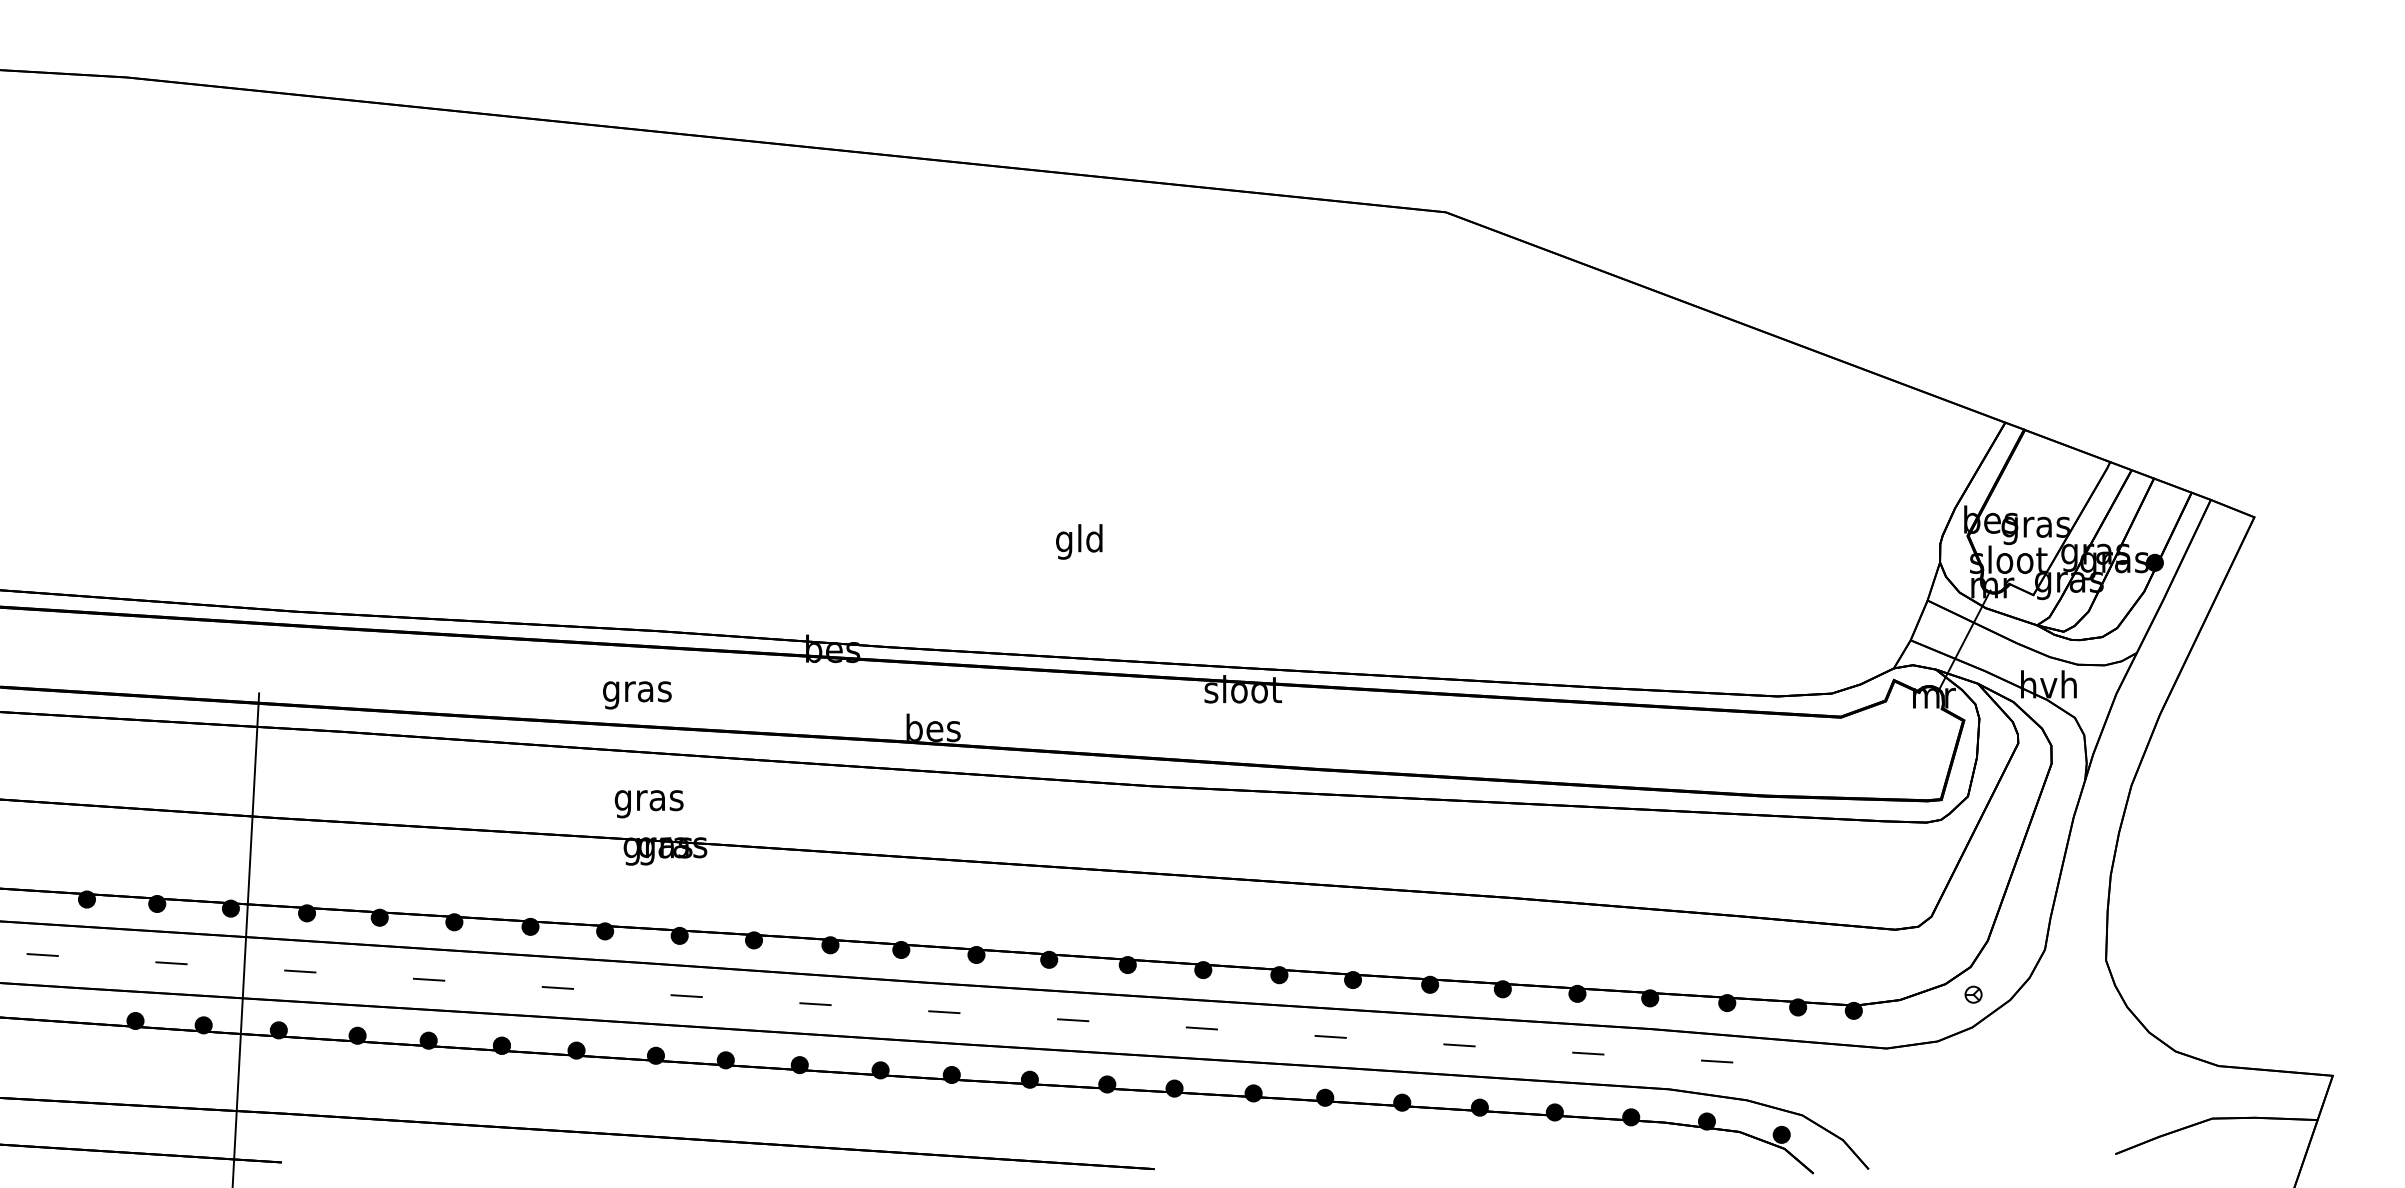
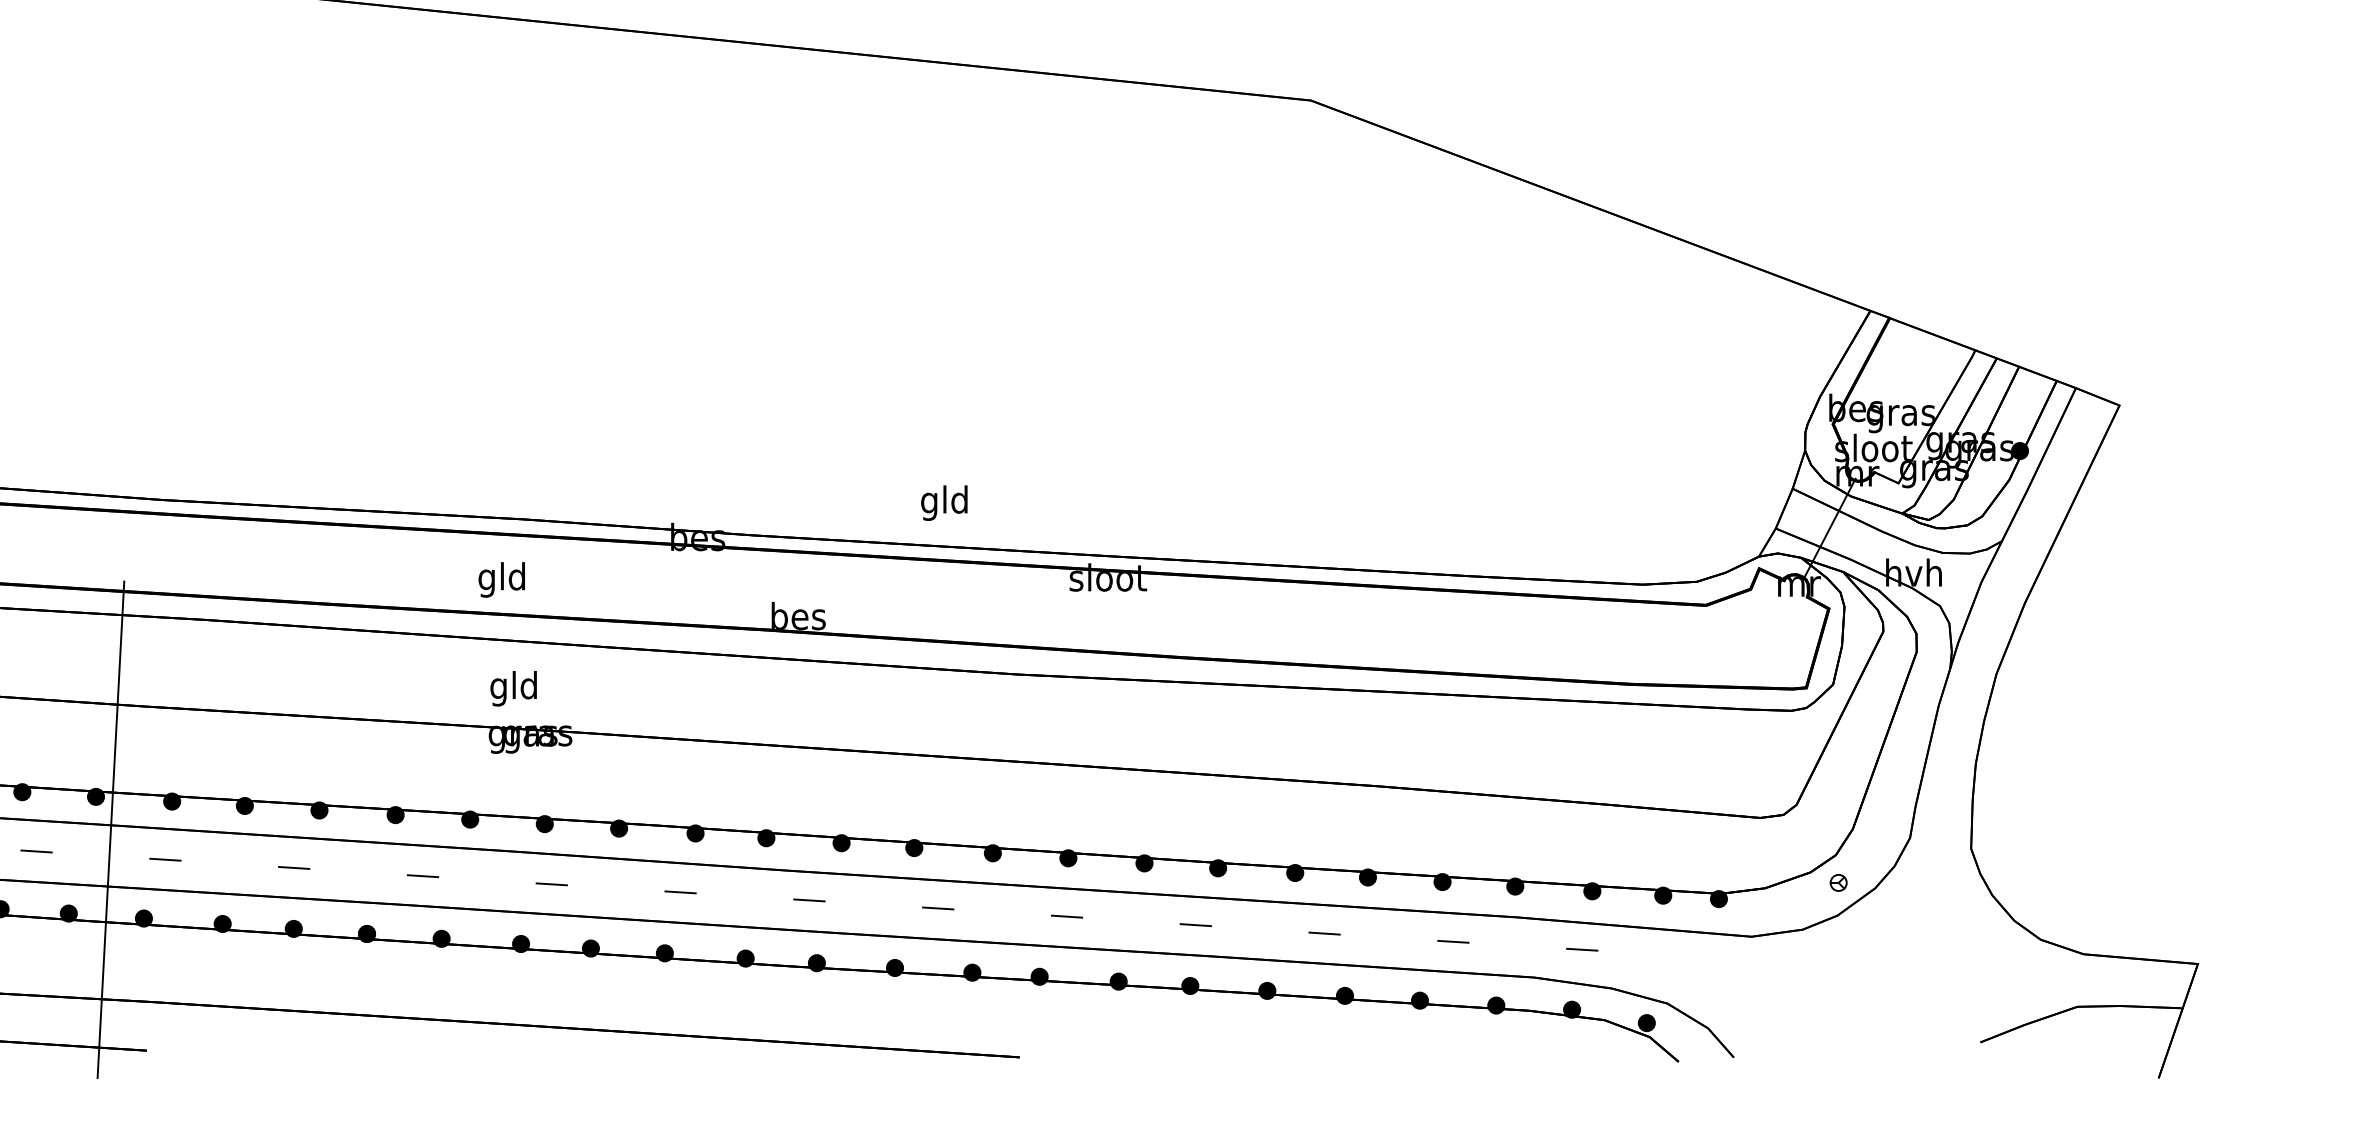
text: (1079, 541) -> (944, 502), moved
text: (637, 691) -> (502, 579), gras -> gld
text: (648, 800) -> (513, 688), gras -> gld

